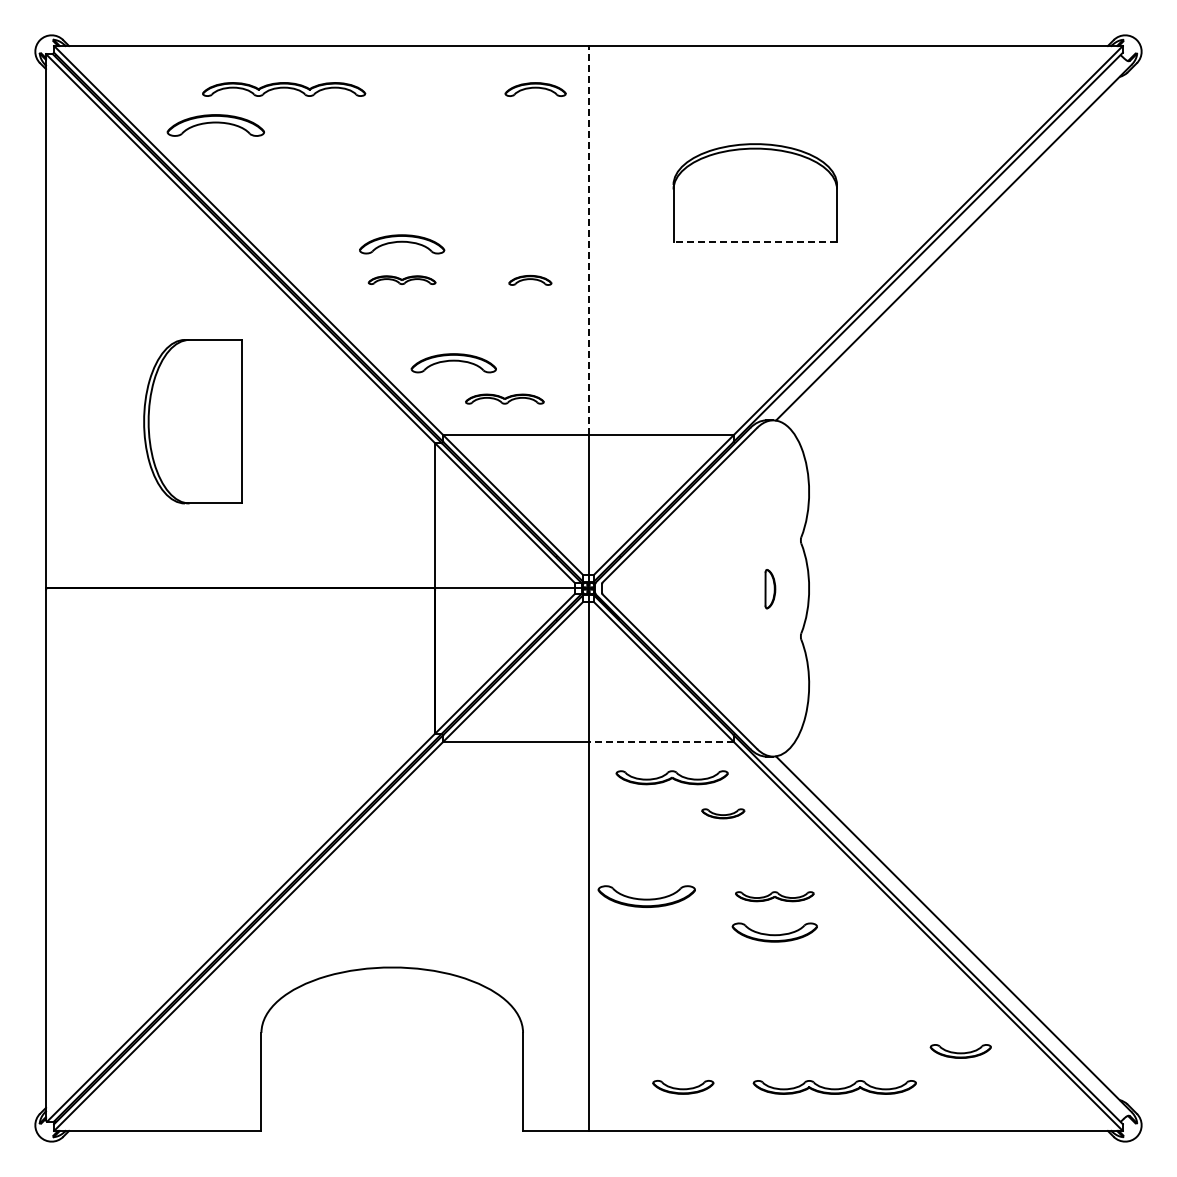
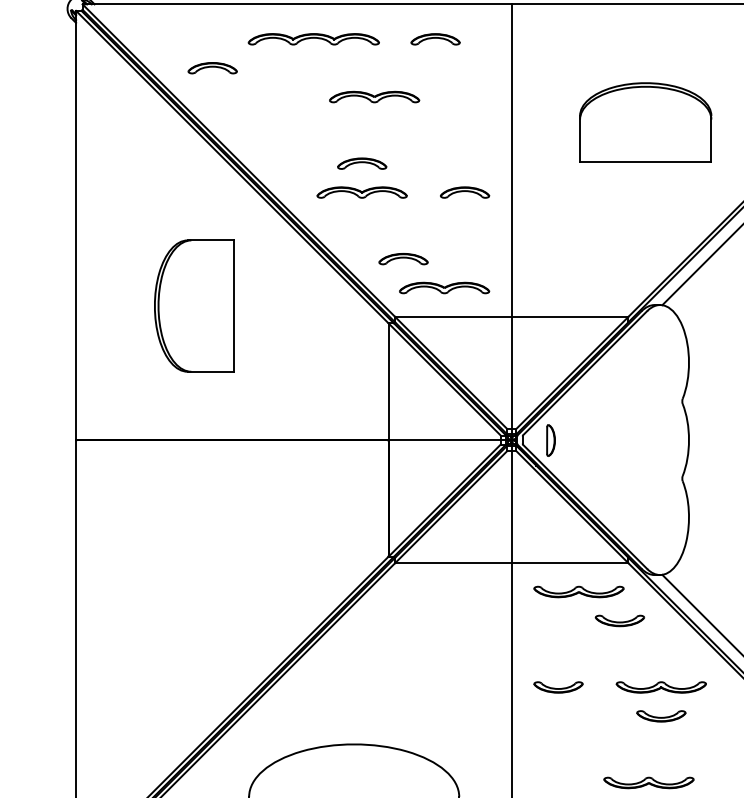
part: (284, 89) -> (314, 39), moved
part: (535, 89) -> (435, 39), moved
part: (216, 125) -> (213, 68), size x0.62
part: (417, 161) -> (374, 97), added
line: (588, 240) -> (511, 160), dashed -> solid
line: (755, 242) -> (645, 162), dashed -> solid
part: (402, 244) -> (362, 163), size x0.71
part: (401, 279) -> (361, 191), size x1.67
part: (530, 280) -> (465, 192), size x1.43
part: (453, 362) -> (403, 258), size x0.71
part: (504, 398) -> (444, 287), size x1.43
part: (770, 589) -> (551, 440), moved
line: (661, 741) -> (570, 562), dashed -> solid
part: (723, 813) -> (620, 620), size x1.43
part: (646, 896) -> (558, 687), size x0.62
part: (774, 896) -> (661, 687), size x1.43
part: (774, 932) -> (661, 716), size x0.71
part: (758, 1015) -> (648, 782), added

